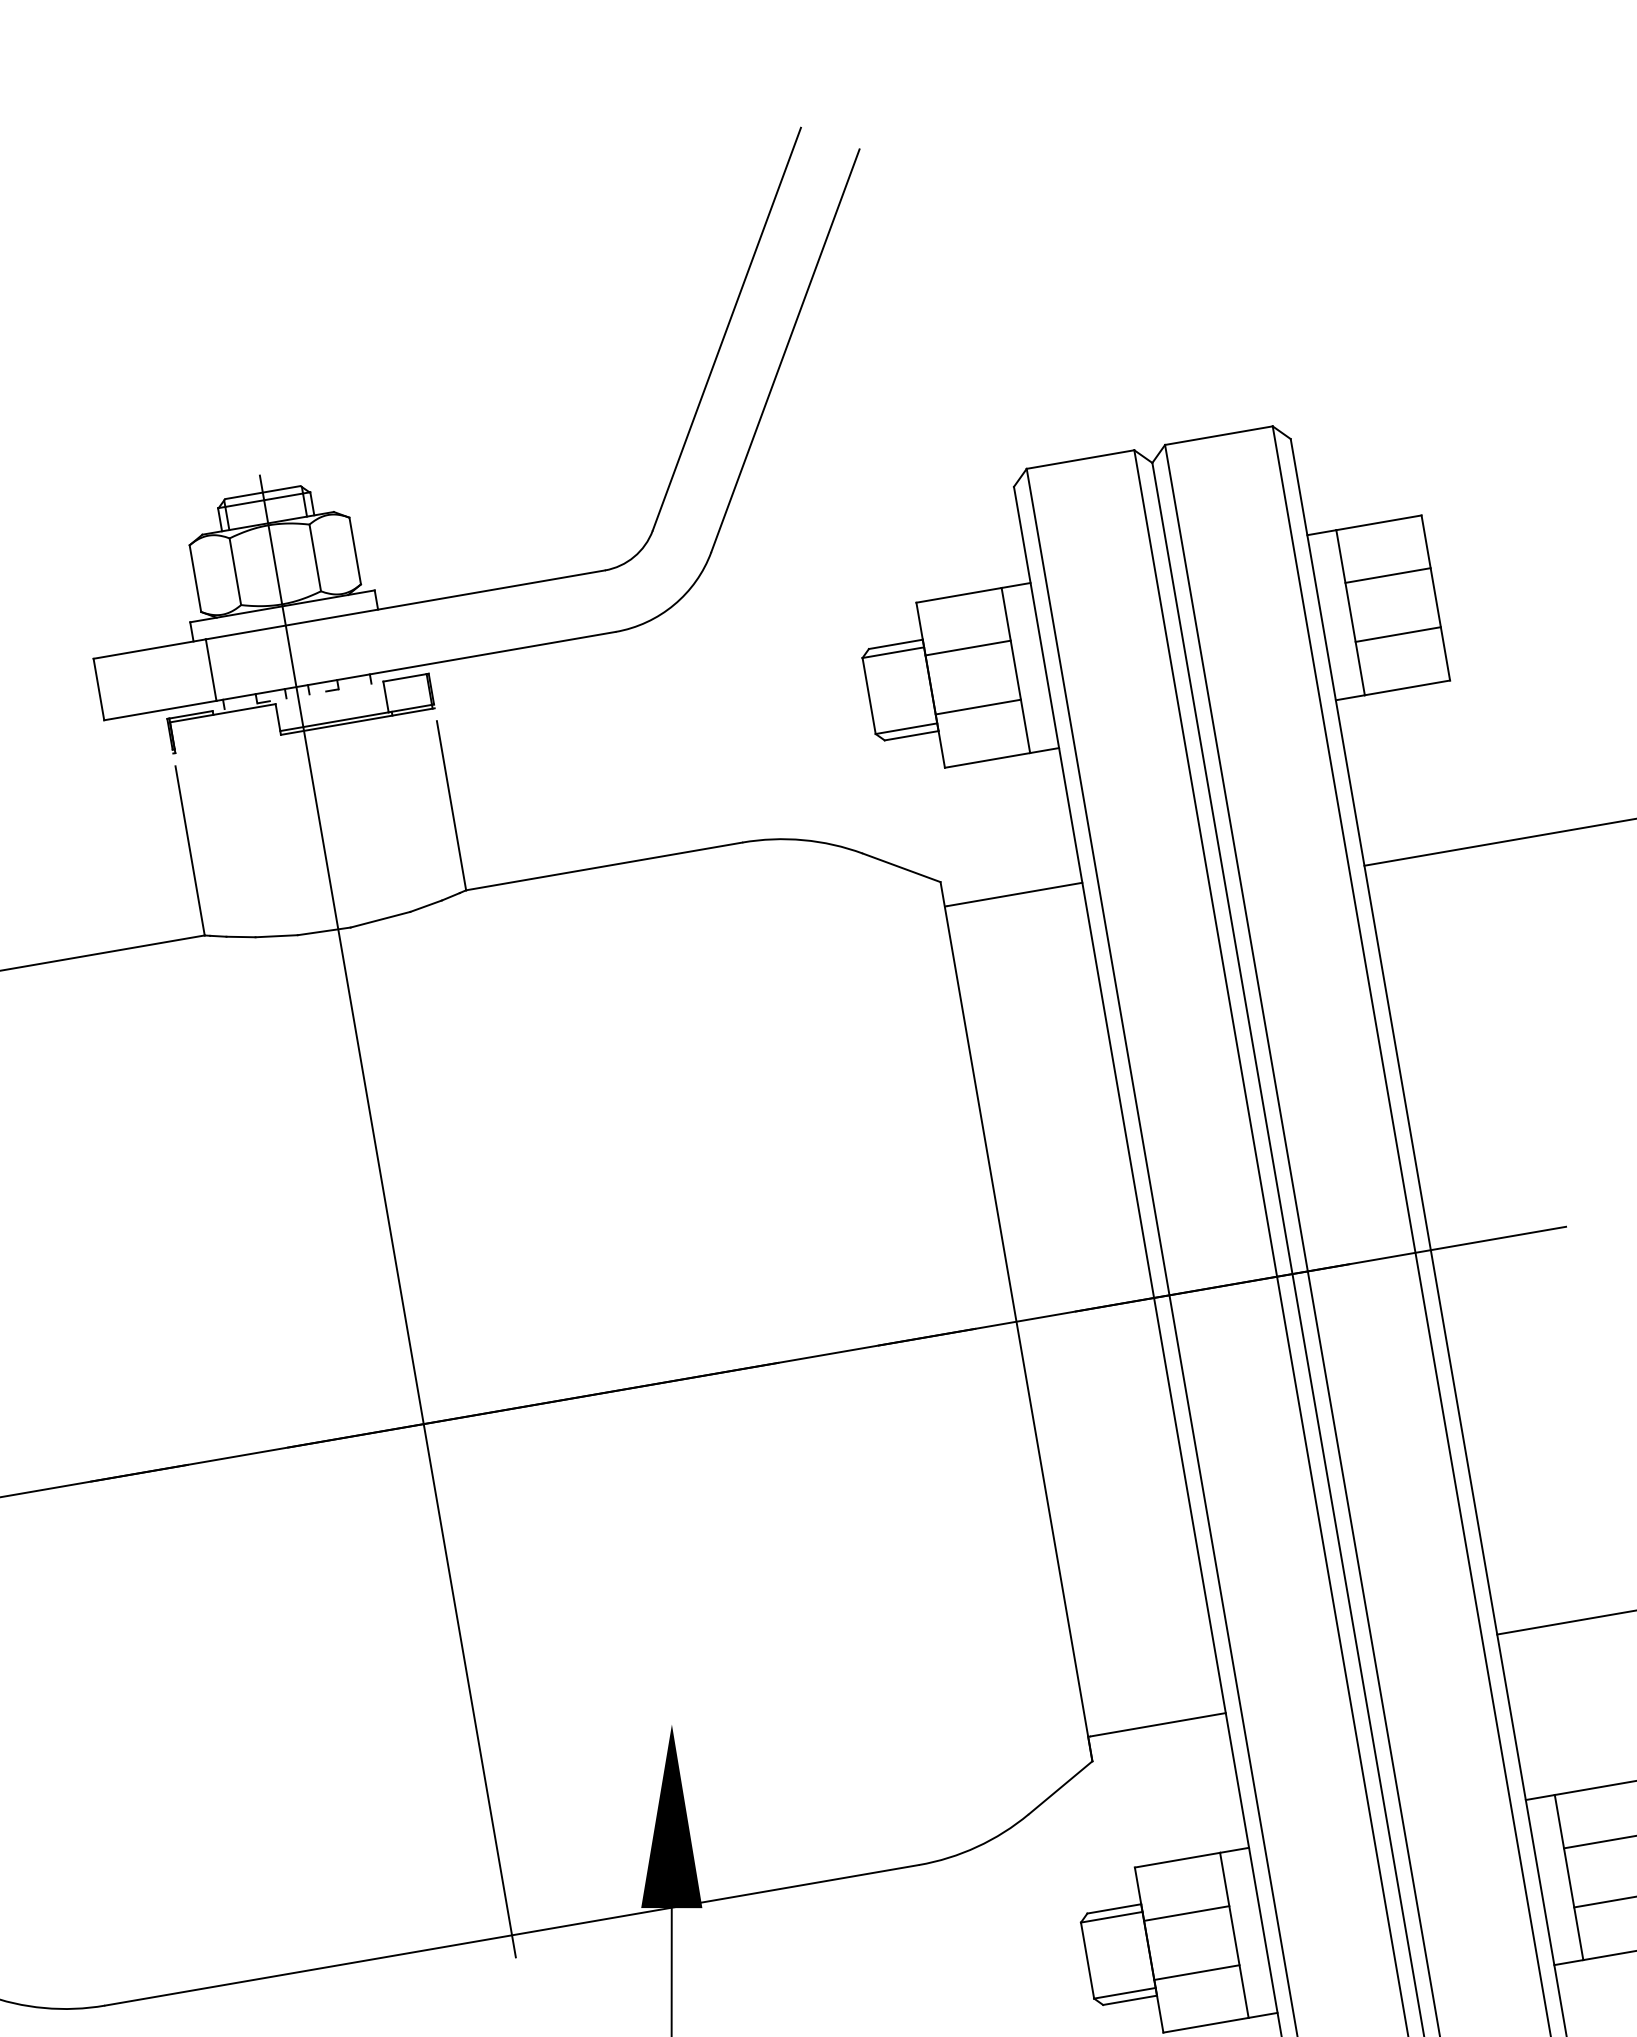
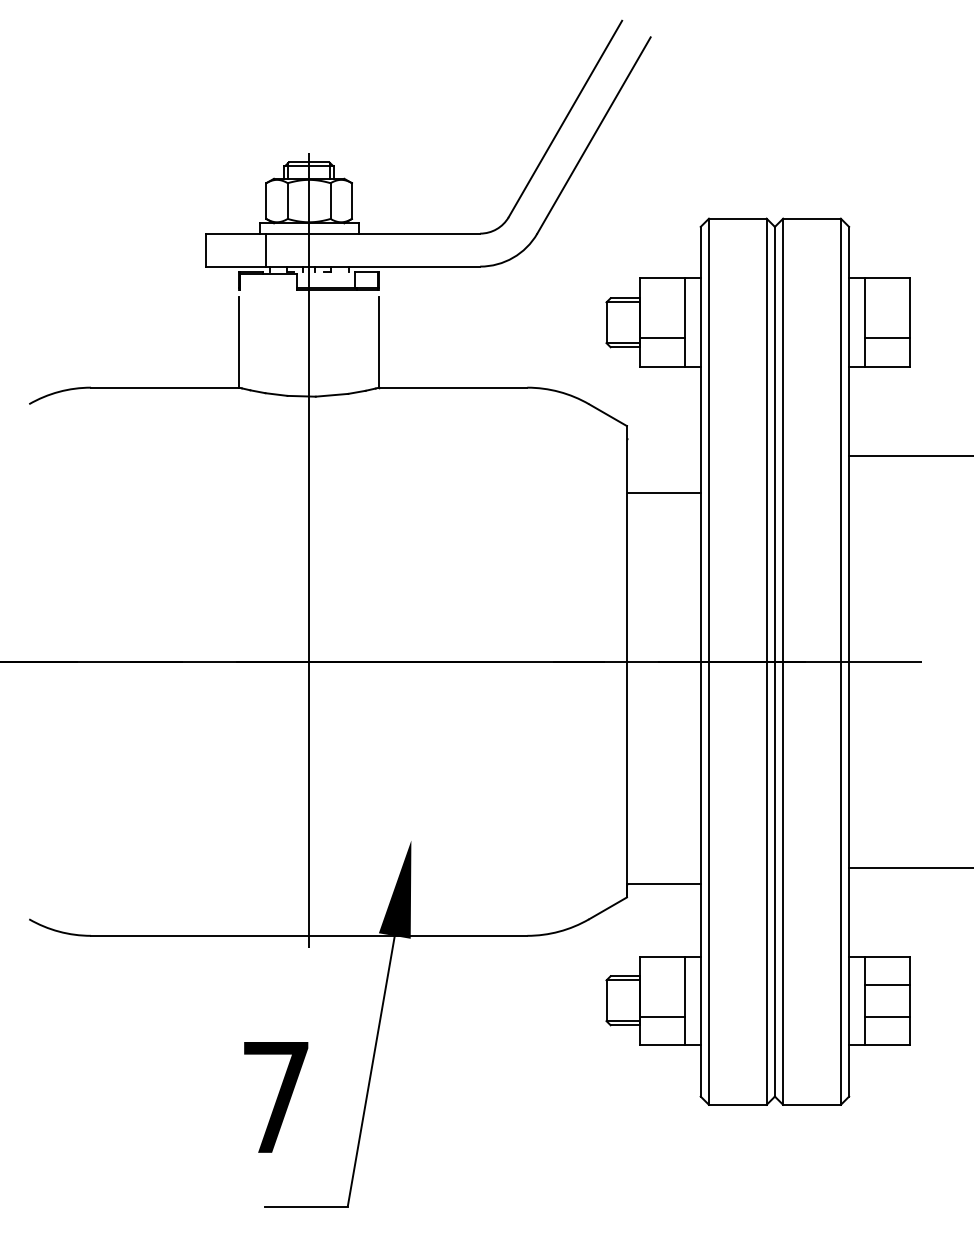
line: (1387, 575) -> (887, 306), removed
line: (968, 647) -> (662, 306), removed
line: (1014, 895) -> (664, 493), moved
line: (1187, 1914) -> (662, 985), removed

